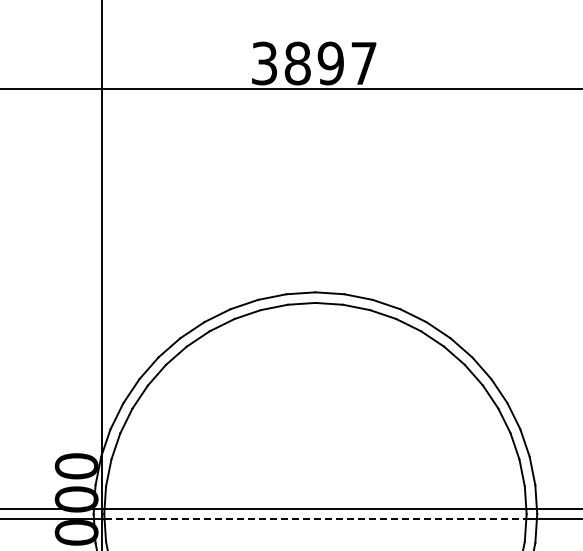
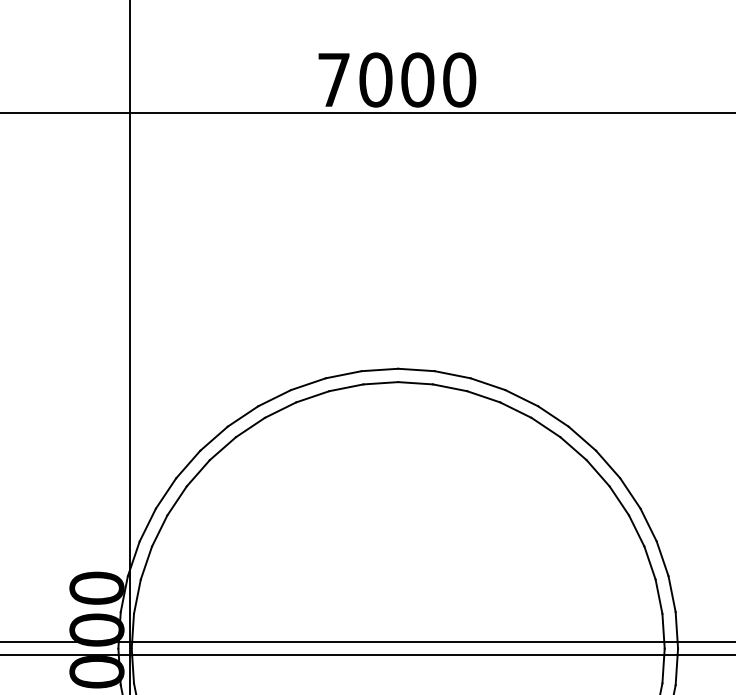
text: (314, 63) -> (397, 79), 3897 -> 7000
line: (315, 519) -> (398, 655), dashed -> solid

